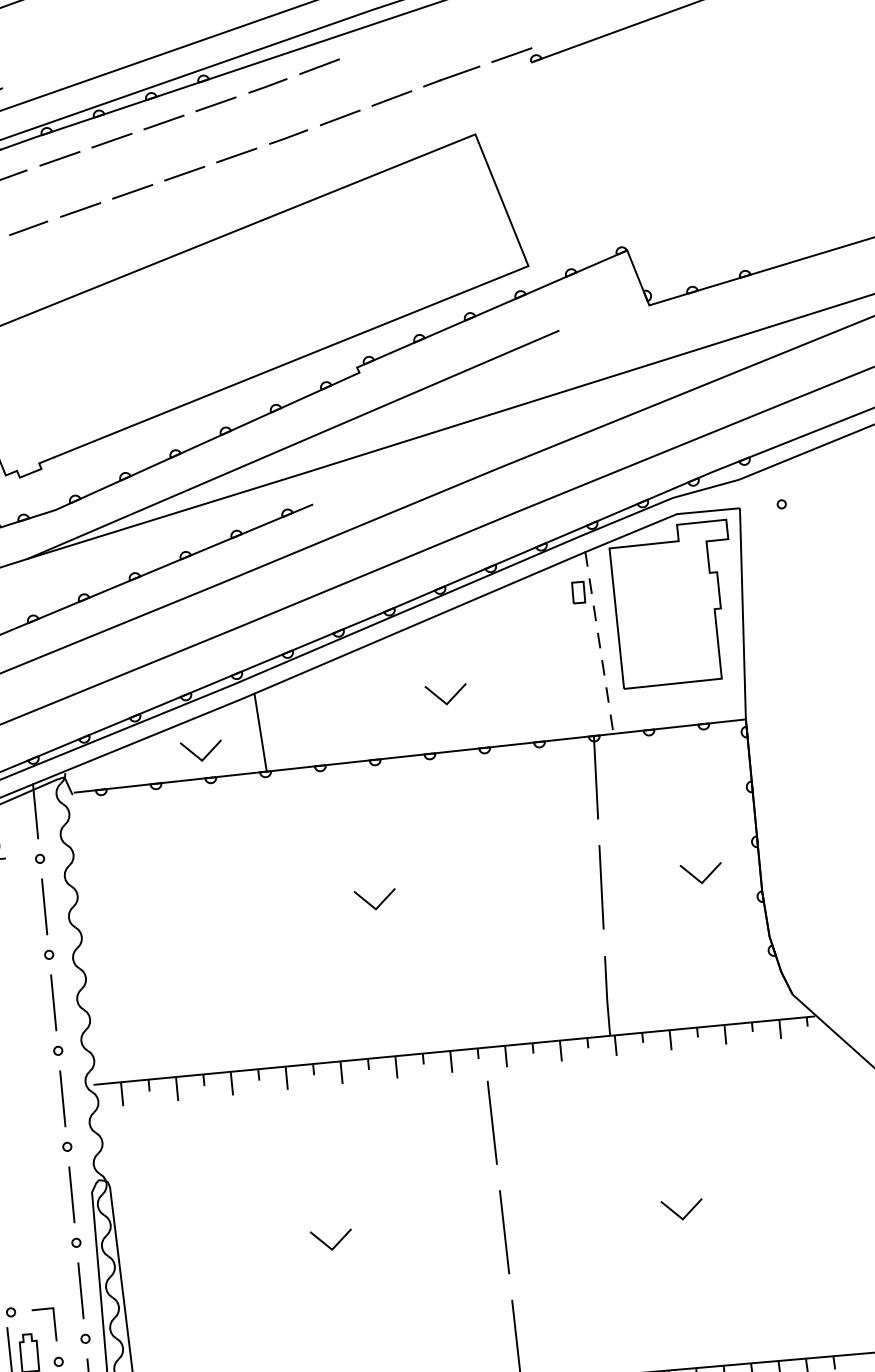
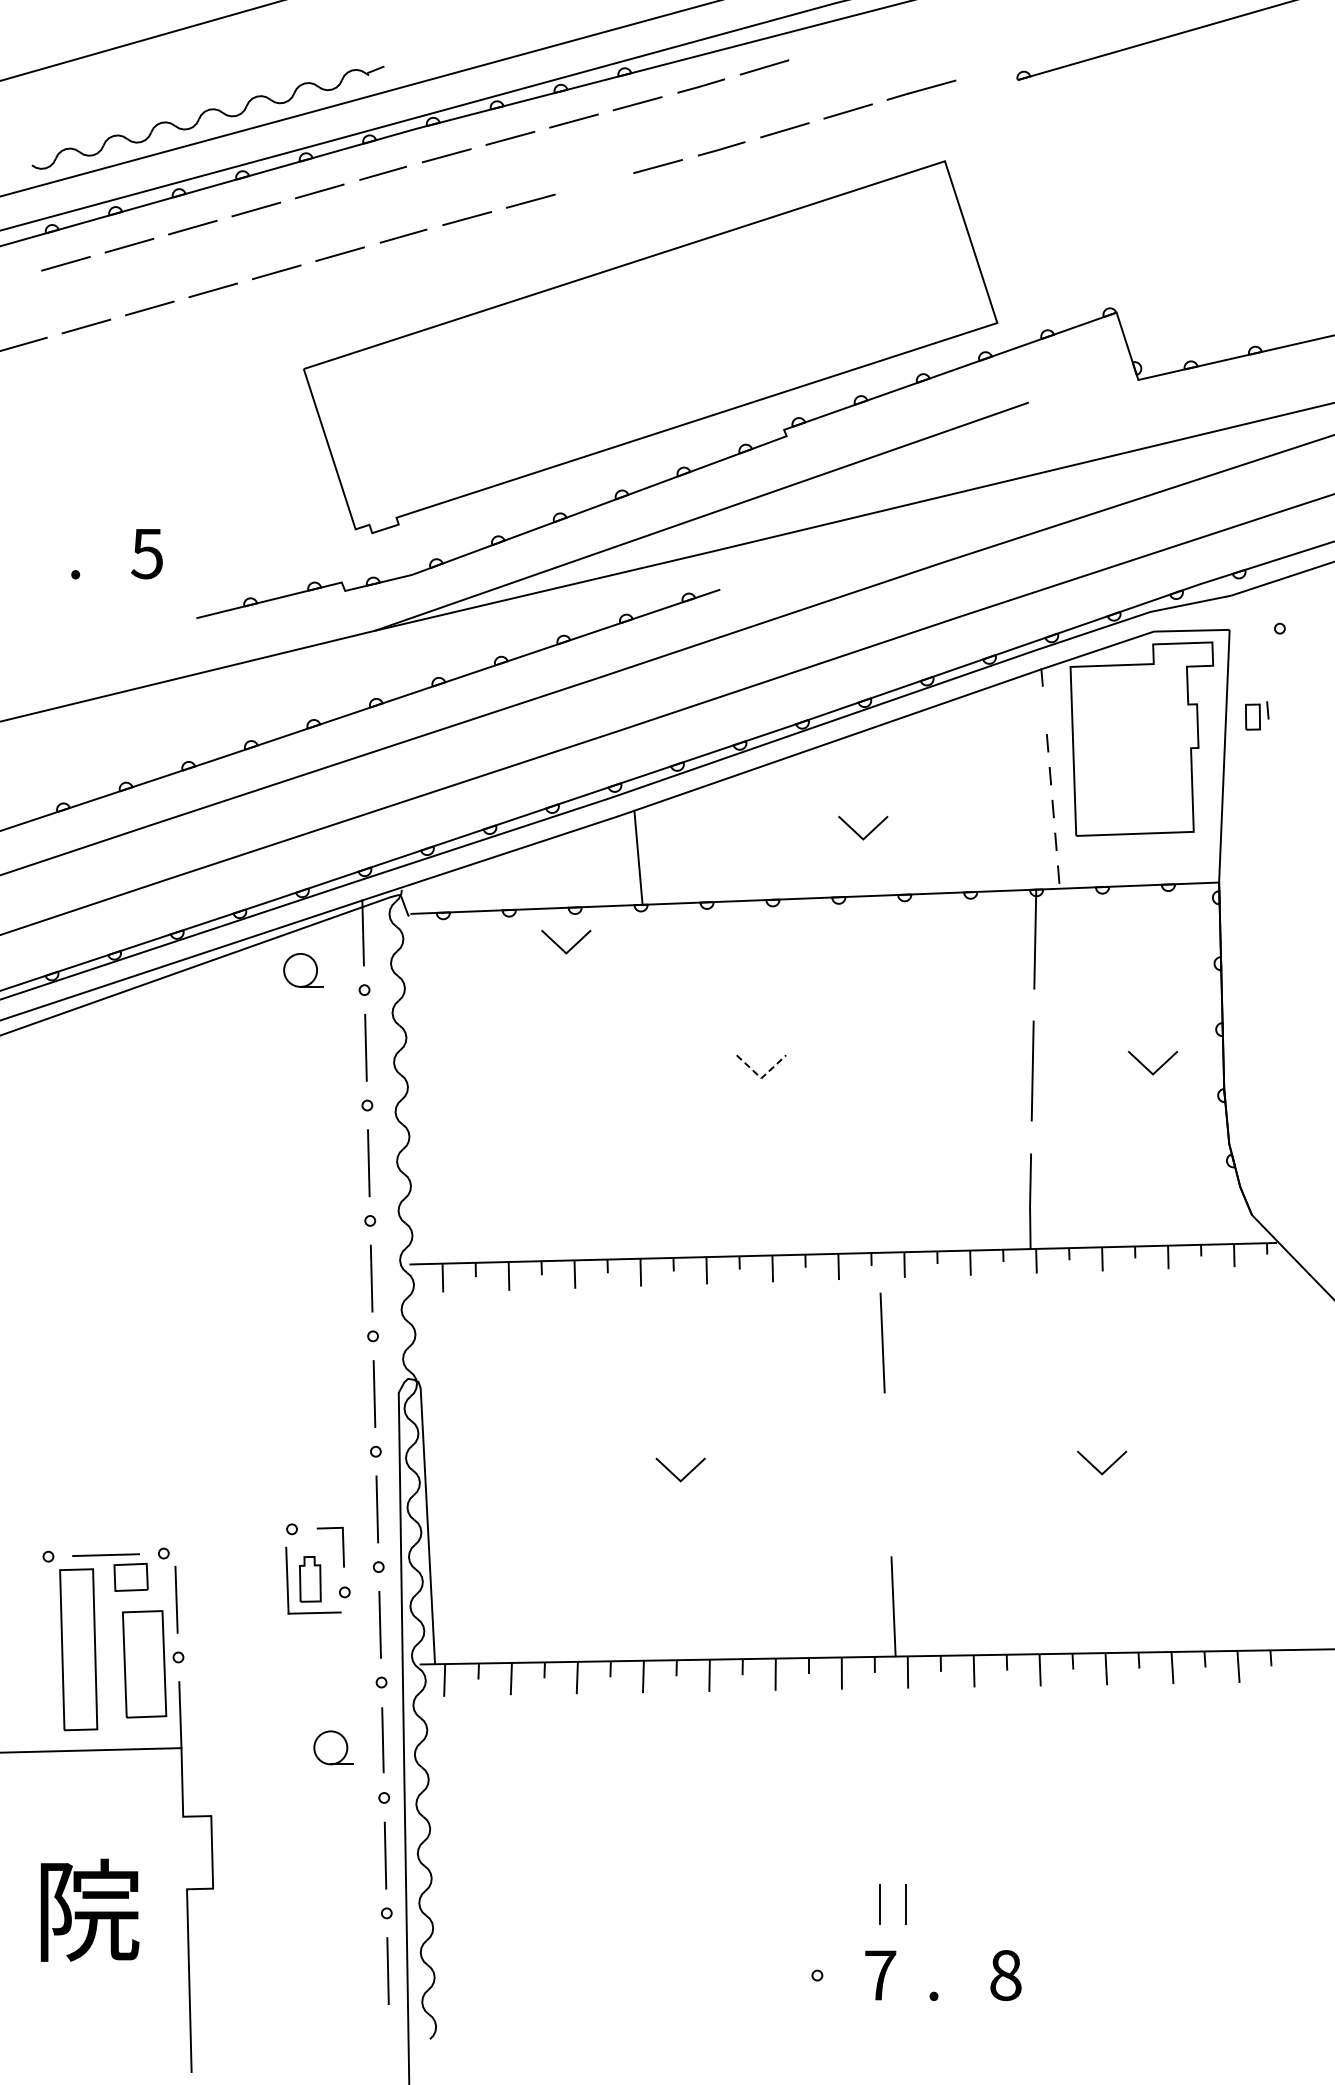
line: (511, 55) -> (994, 69), removed
line: (184, 173) -> (594, 183), removed
part: (582, 591) -> (1257, 715), moved
line: (196, 755) -> (560, 946), moved
line: (375, 909) -> (761, 1078), solid -> dashed
line: (504, 1231) -> (888, 1474), removed

